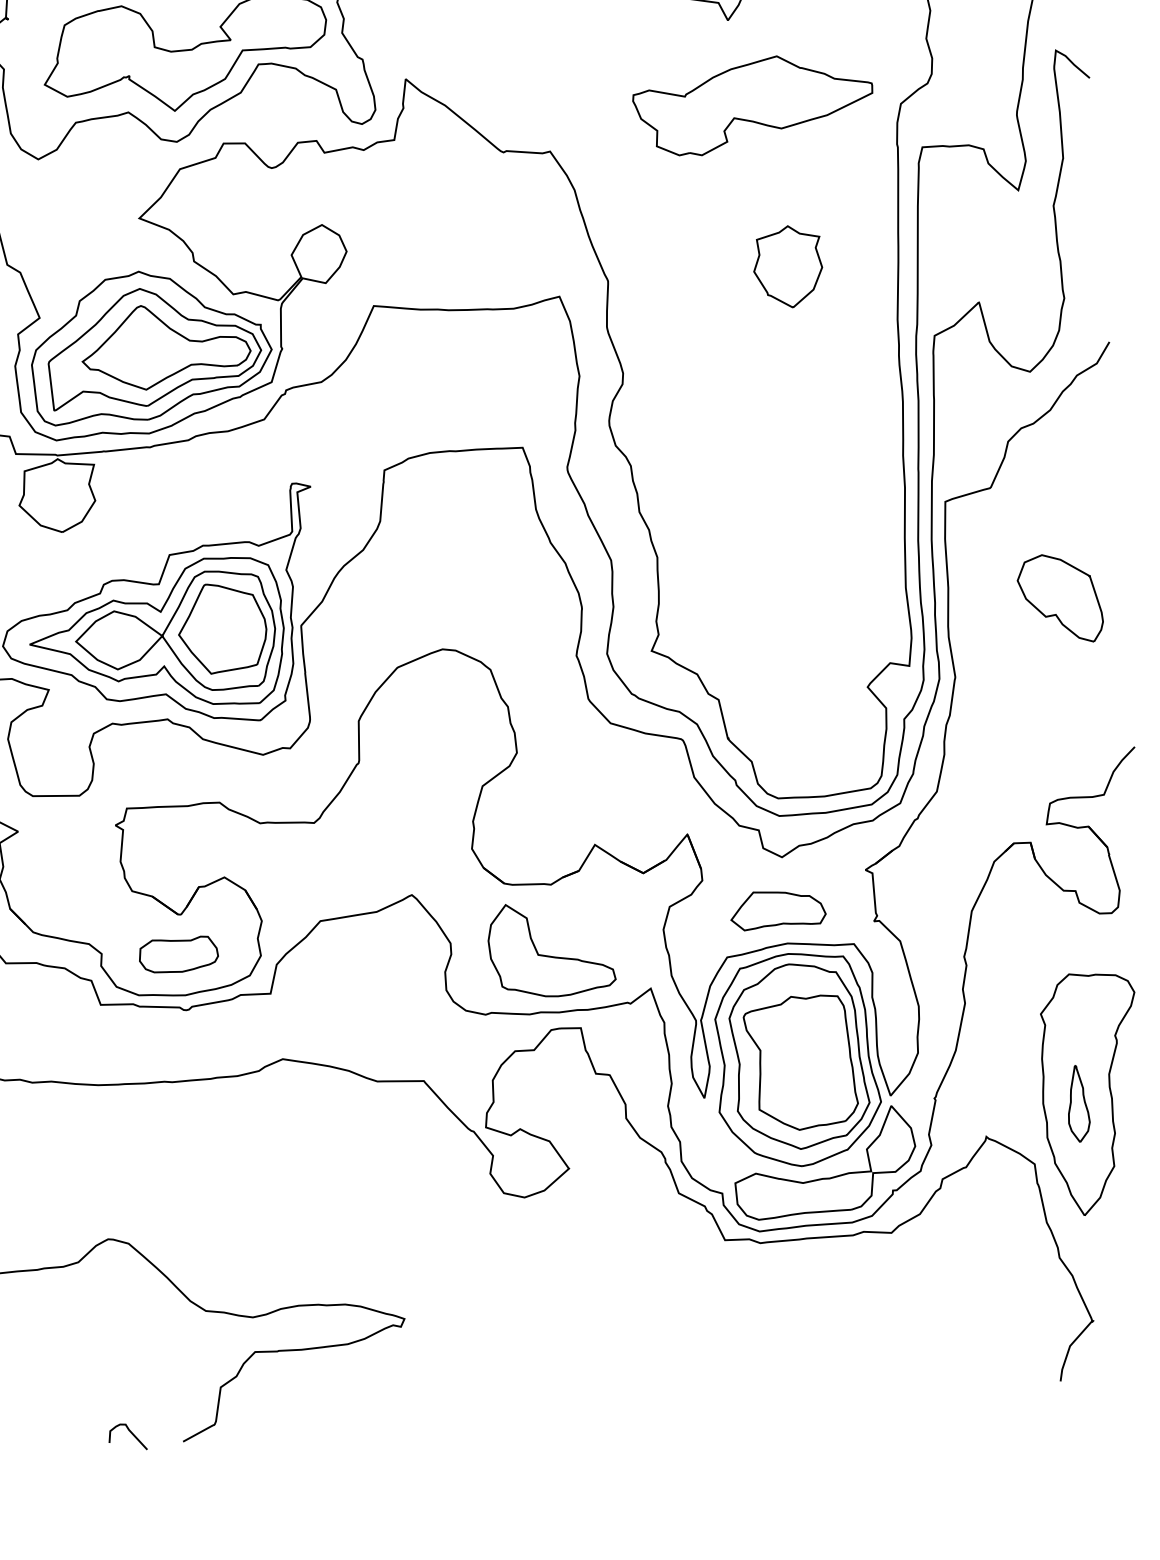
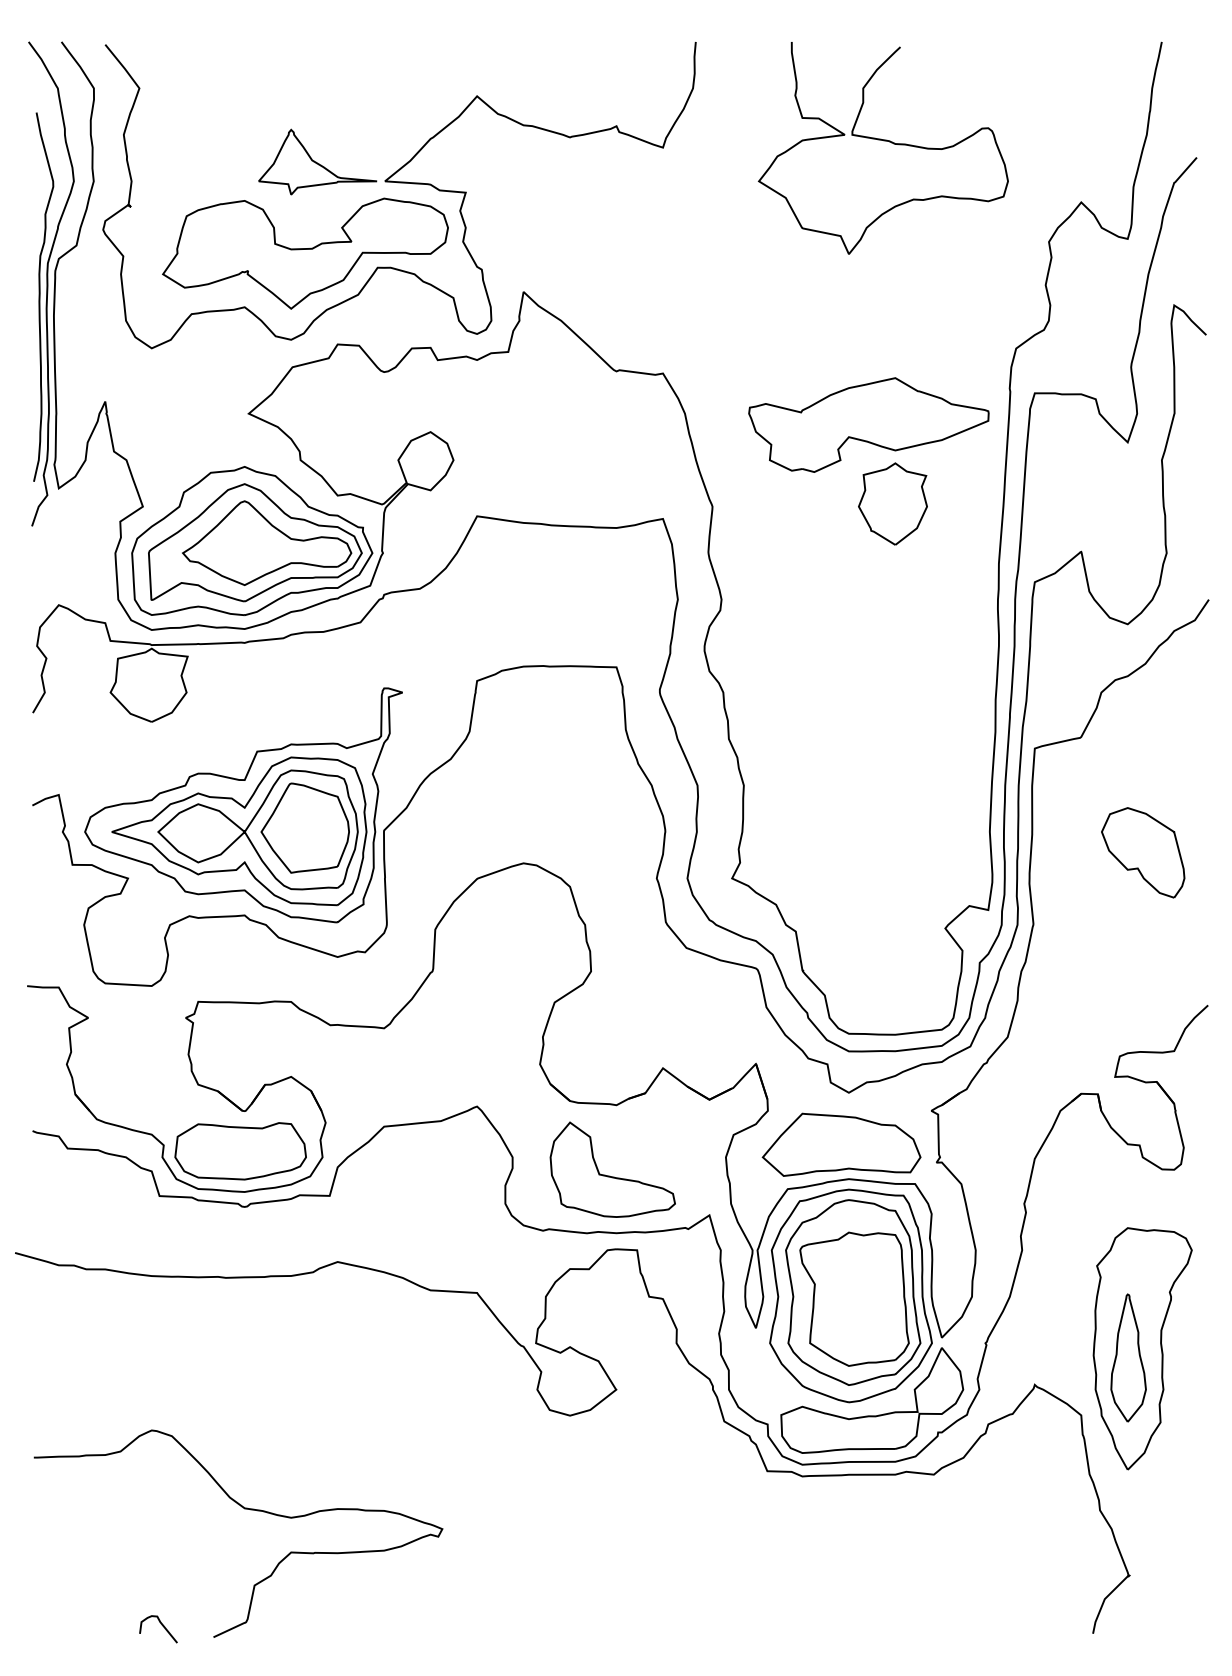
part: (752, 104) -> (868, 424), moved
part: (777, 909) -> (841, 1144), size x1.67
part: (178, 955) -> (240, 1151), size x1.67
part: (1078, 1103) -> (1128, 1357), size x1.67

